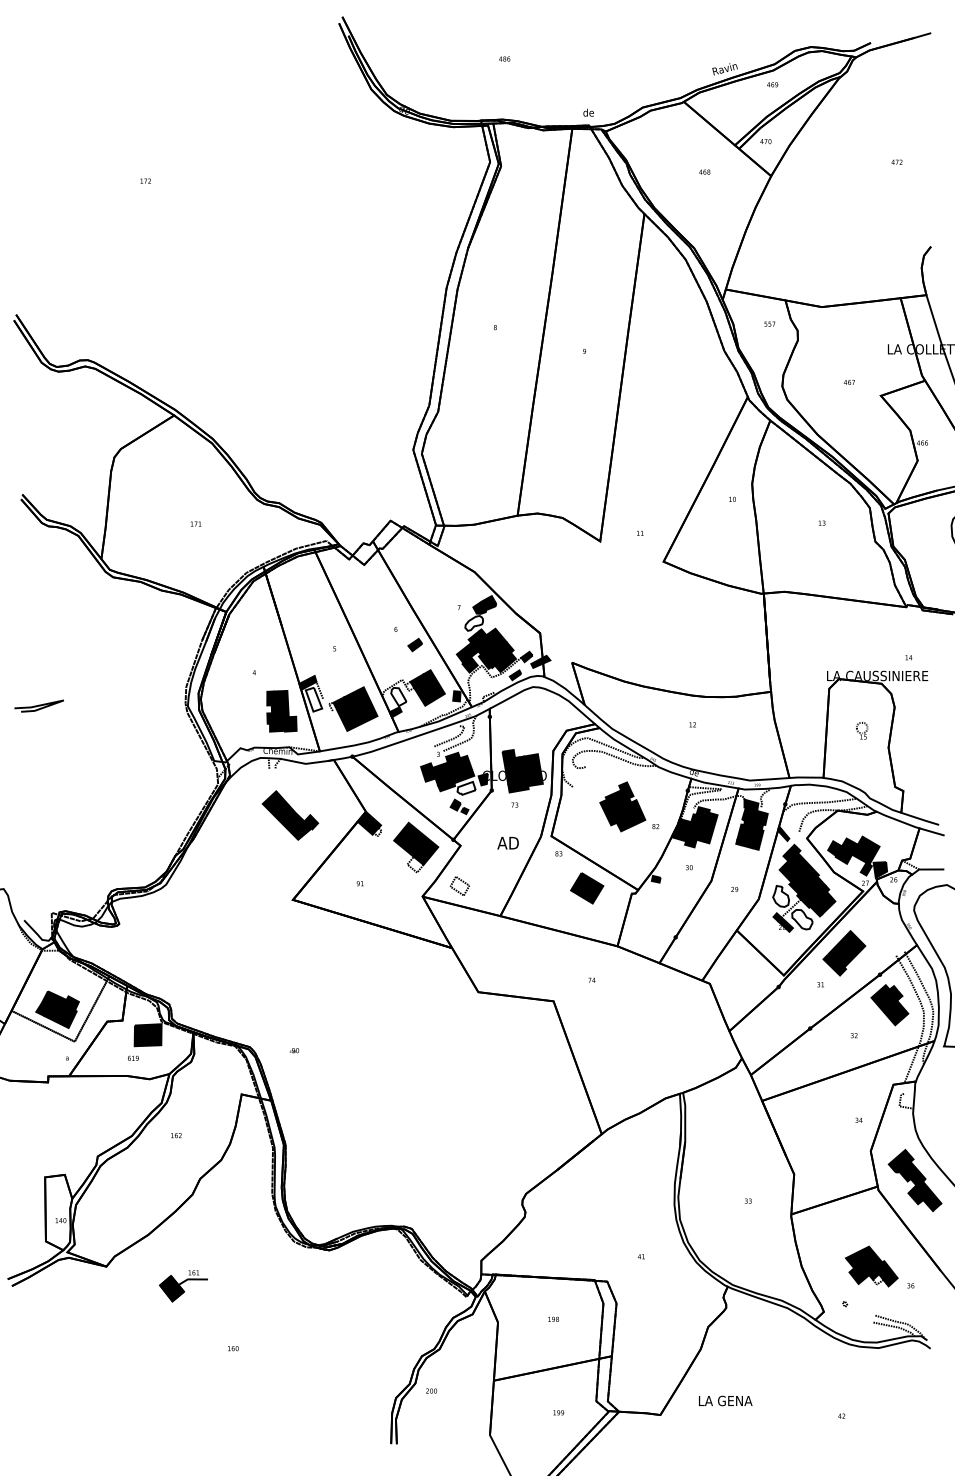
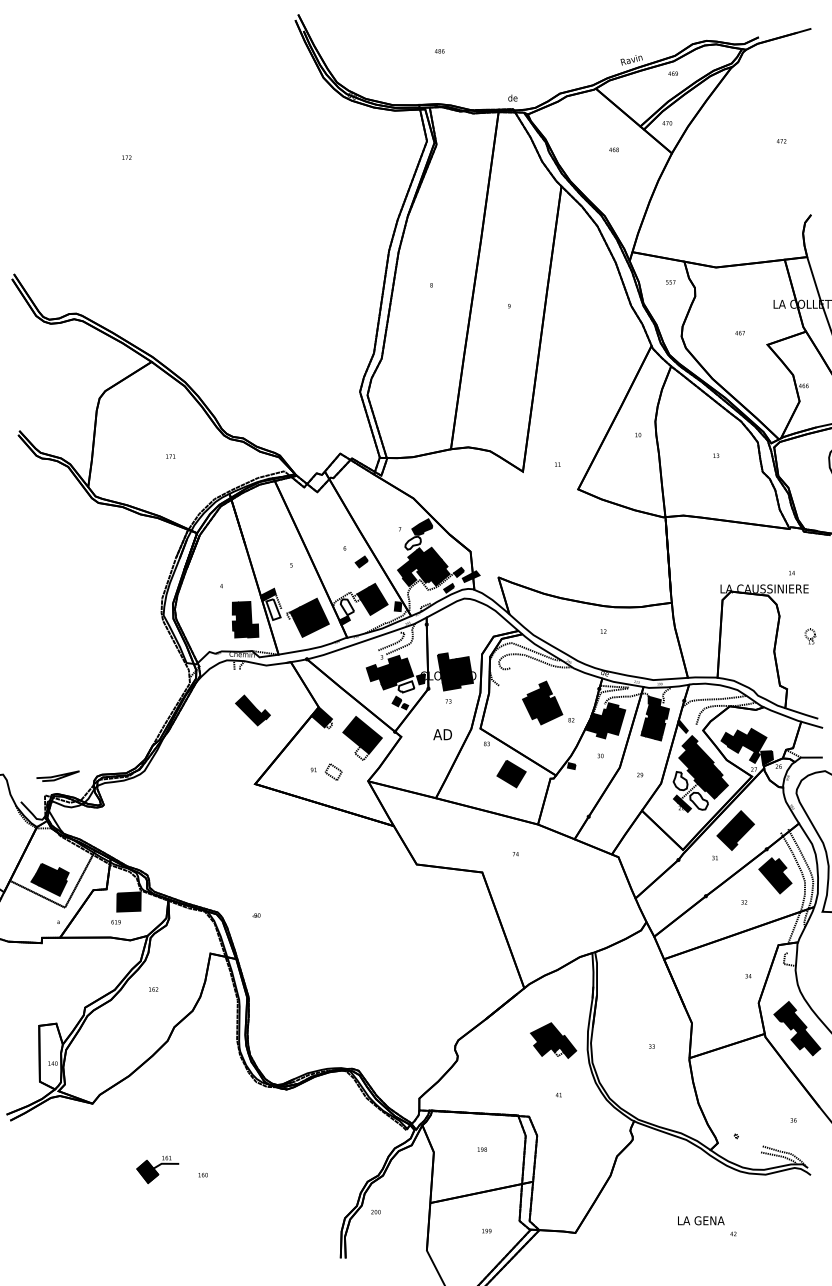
line: (38, 705) -> (57, 775), moved
part: (862, 730) -> (810, 636), moved
part: (289, 815) -> (252, 710), size x0.7
part: (459, 885) -> (333, 771), moved
part: (871, 1266) -> (553, 1040), moved
part: (183, 1285) -> (157, 1169), moved
text: (725, 1400) -> (701, 1220), moved

